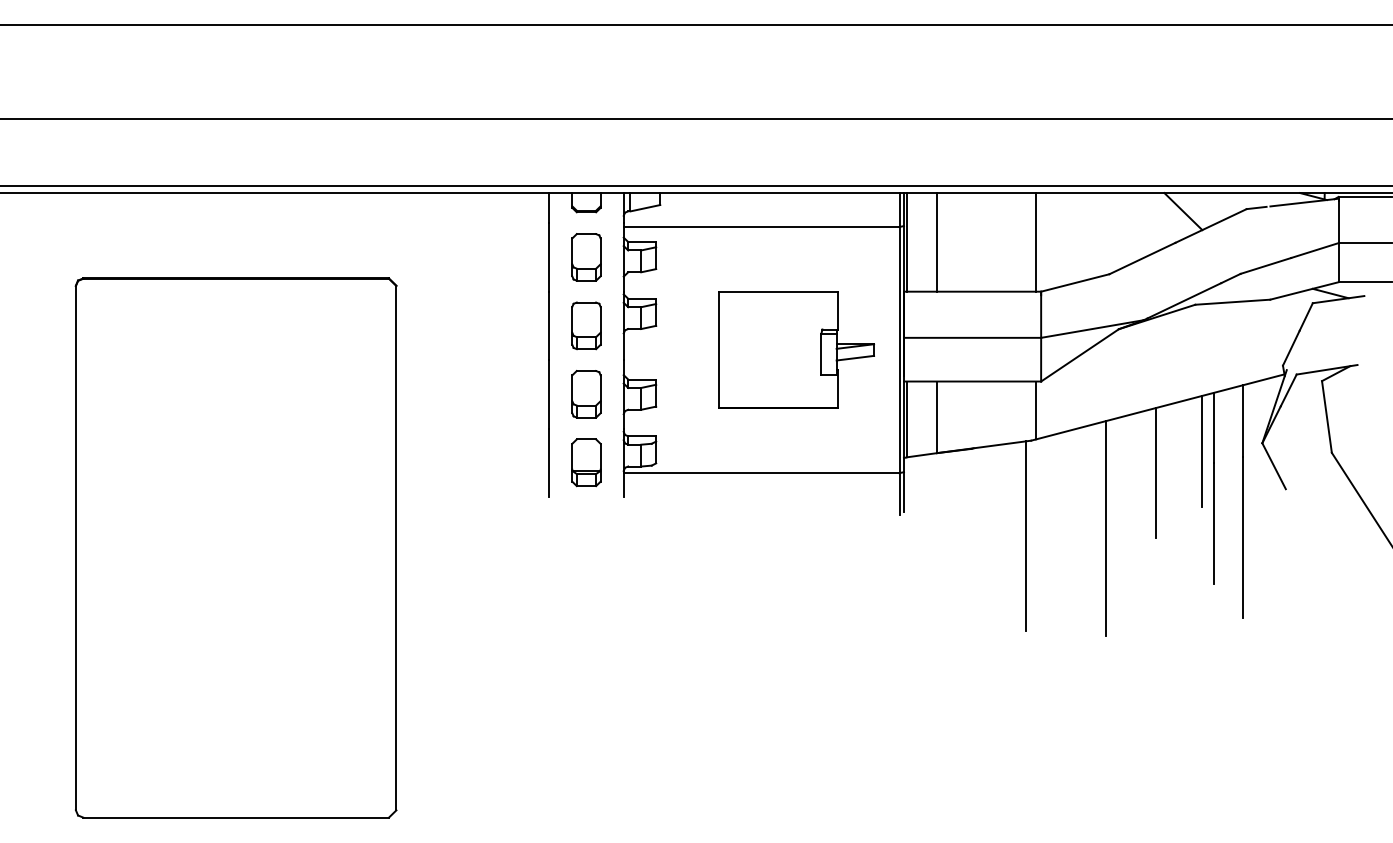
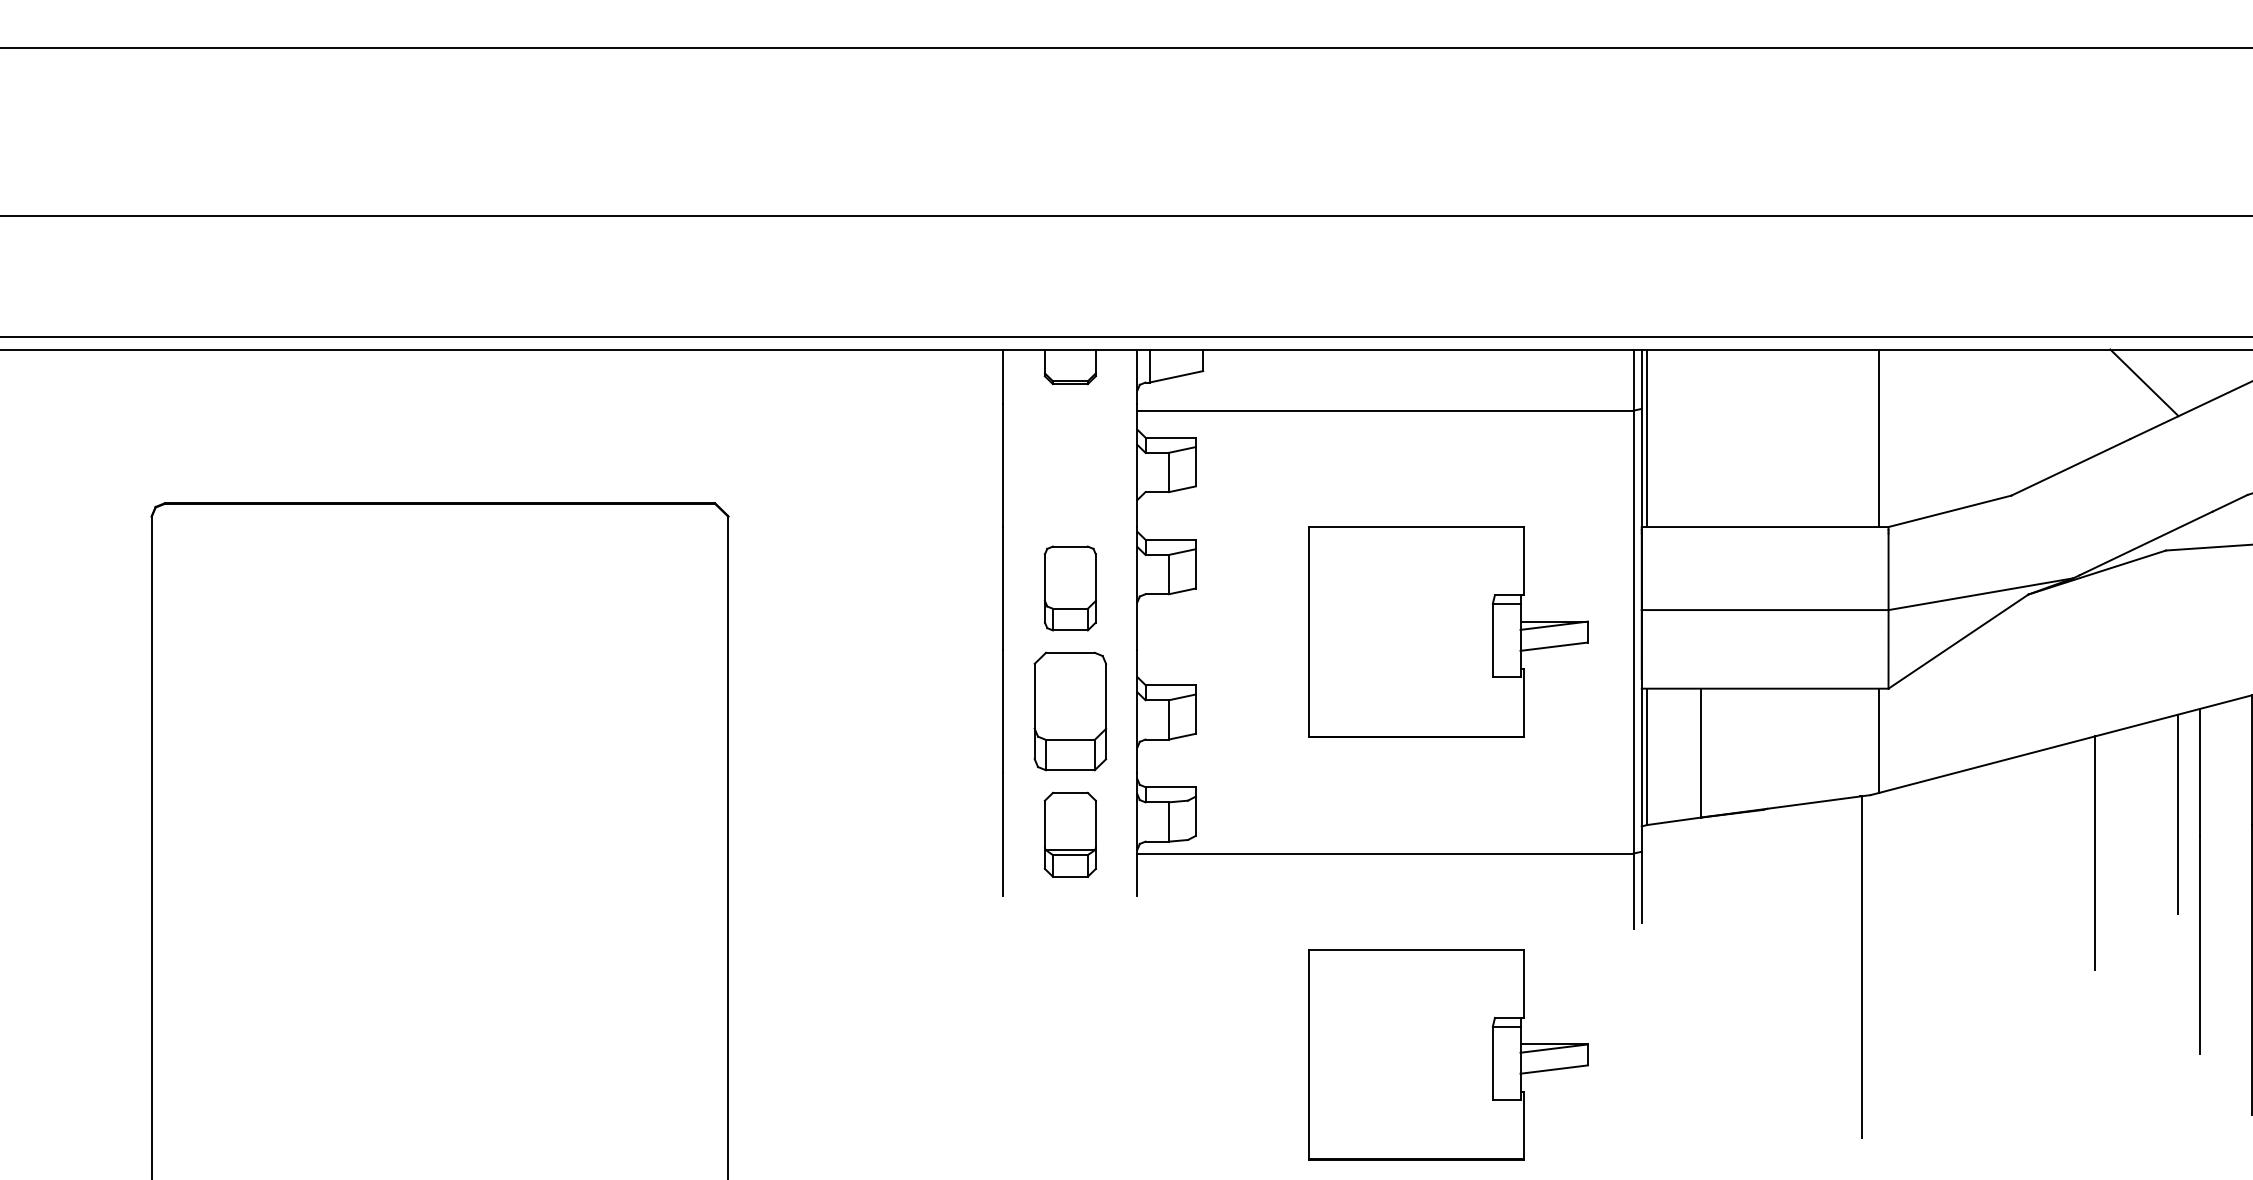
line: (937, 242) -> (1702, 438), removed
part: (586, 257) -> (1070, 465), removed
part: (586, 394) -> (1070, 712), size x1.4
line: (1105, 528) -> (2004, 953), removed
part: (796, 584) -> (1448, 1053), added

